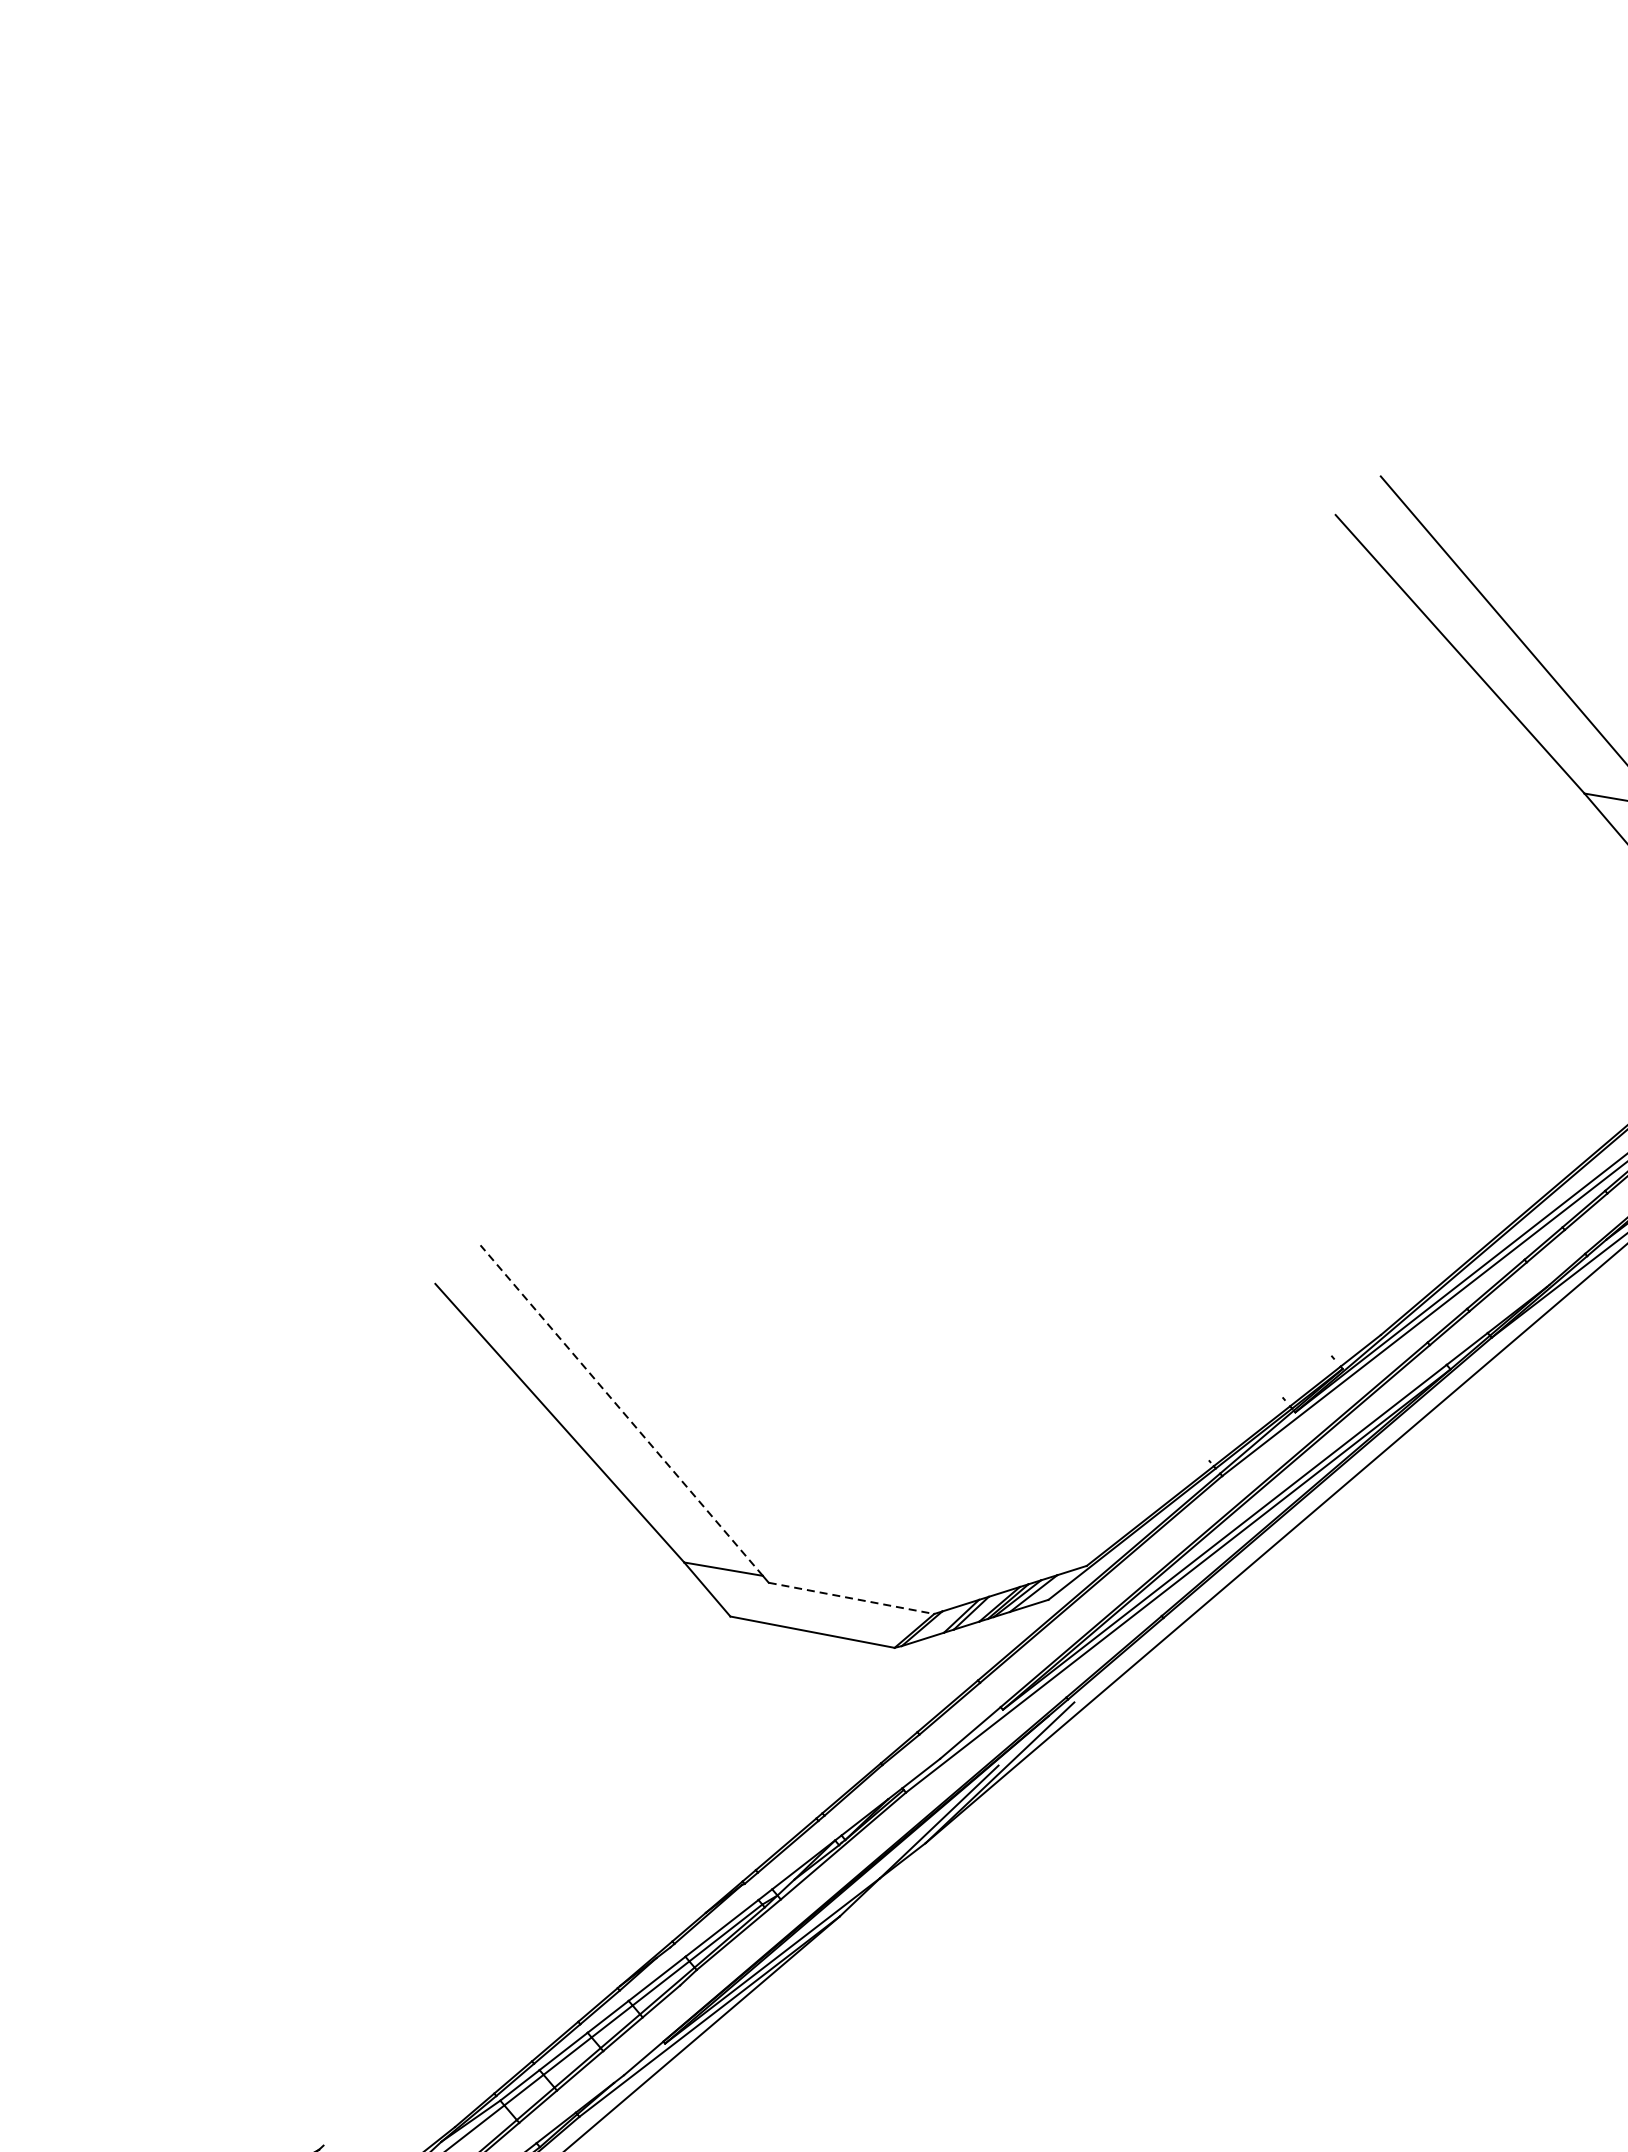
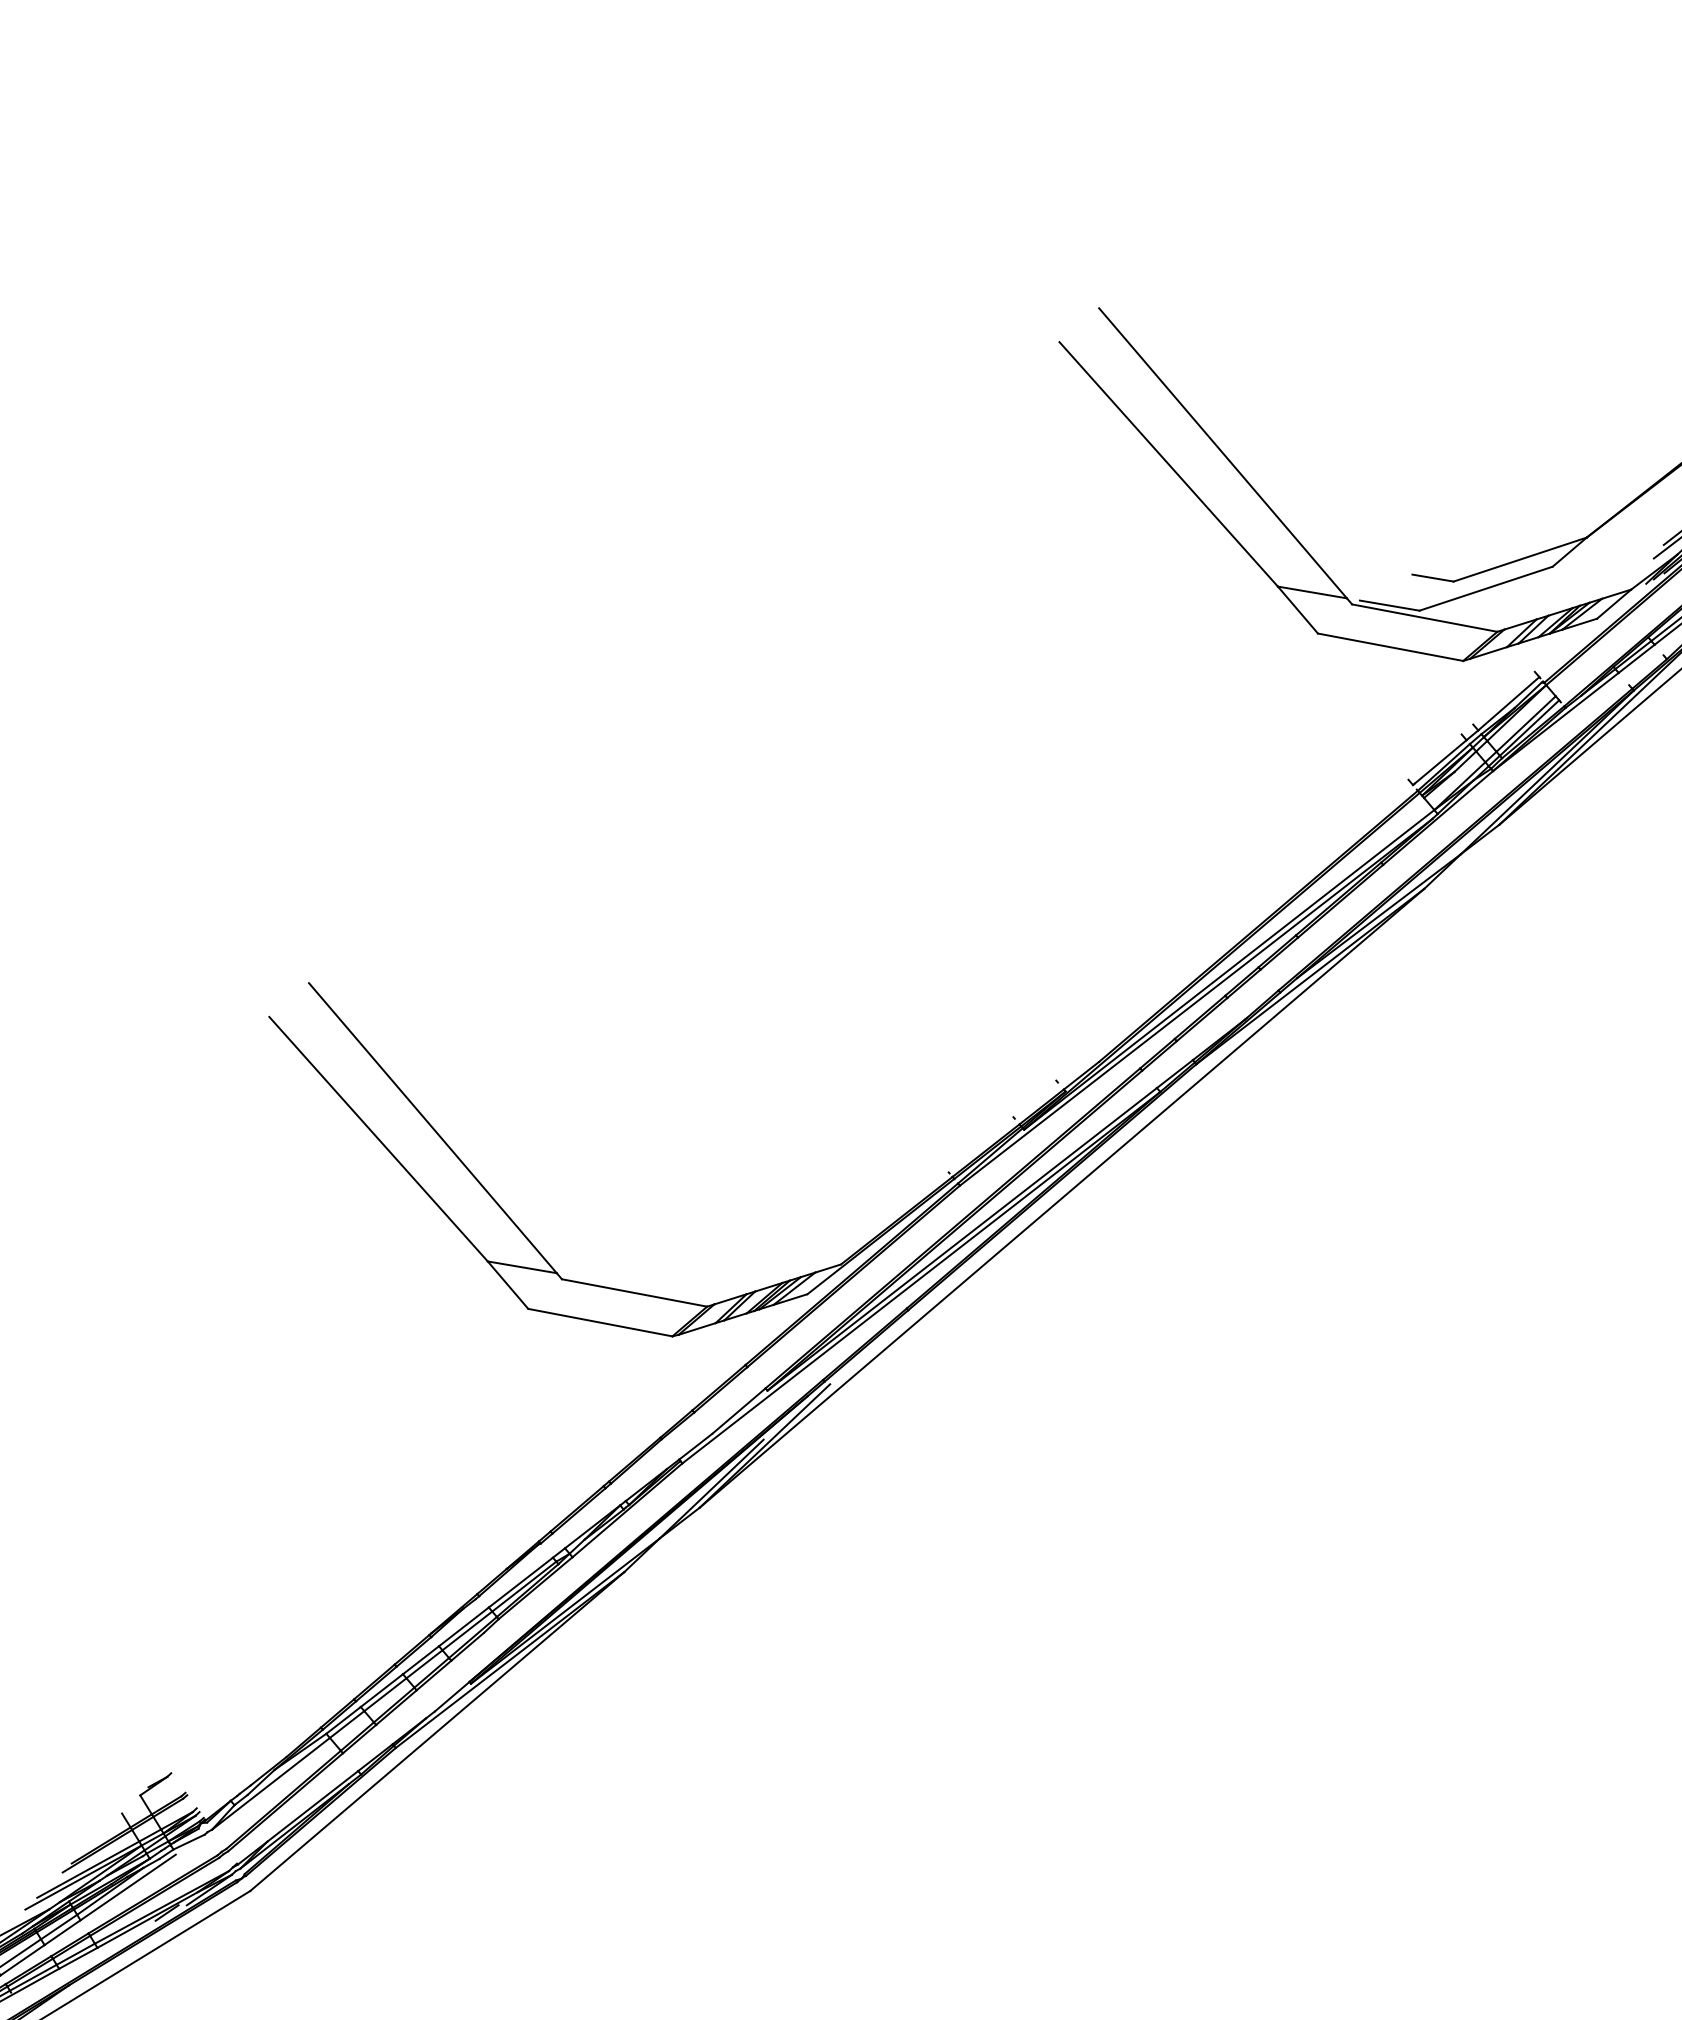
line: (621, 1410) -> (432, 1128), dashed -> solid
line: (851, 1597) -> (634, 1292), dashed -> solid

